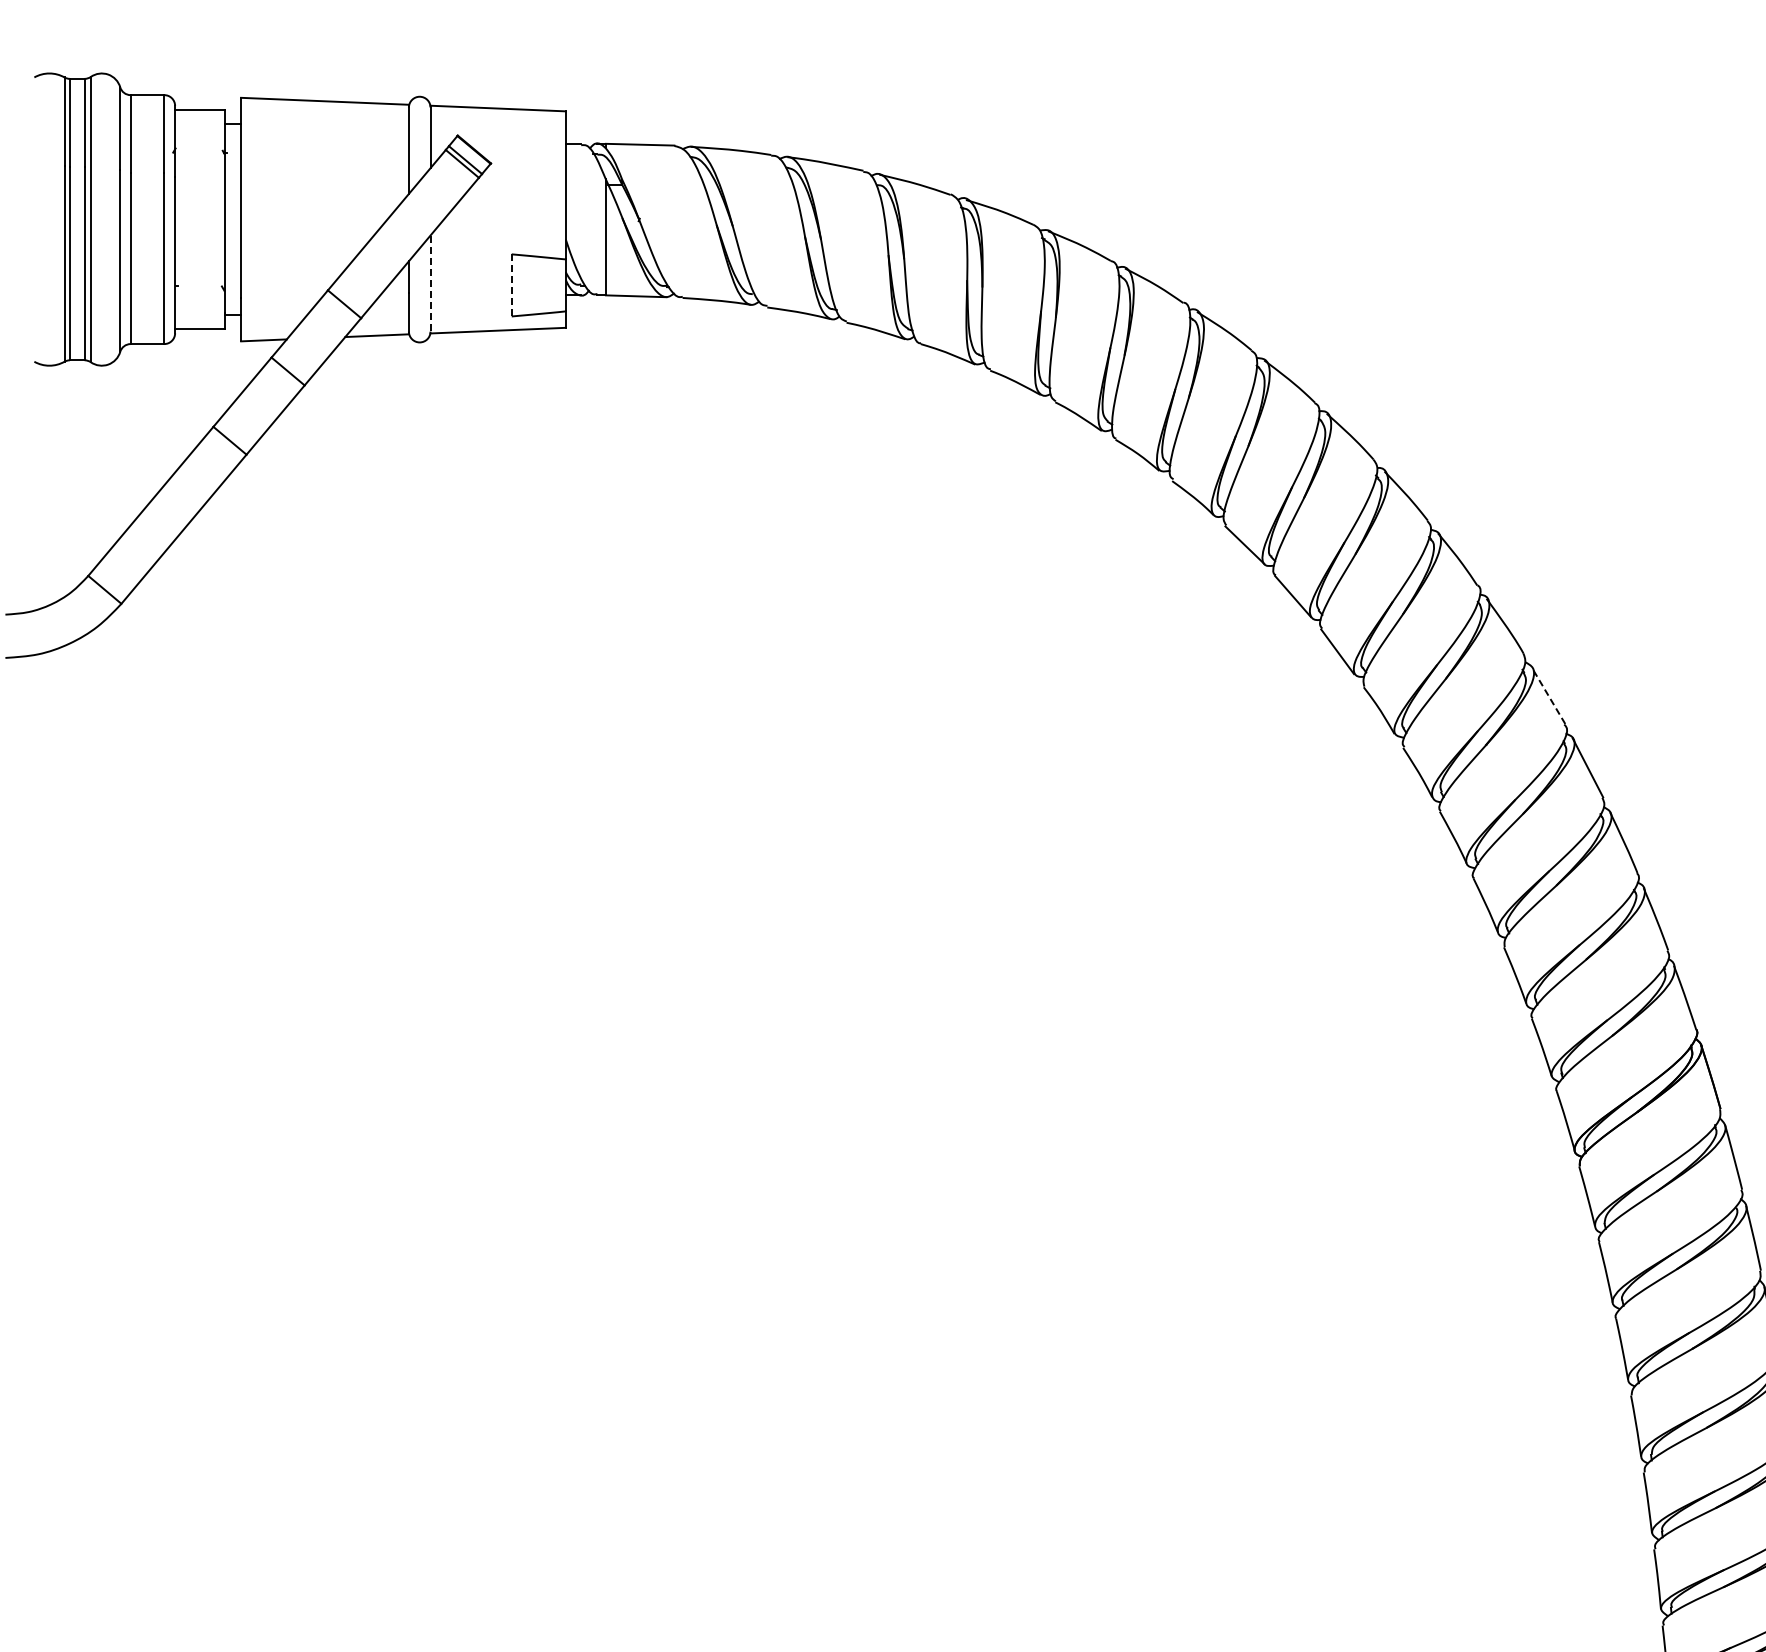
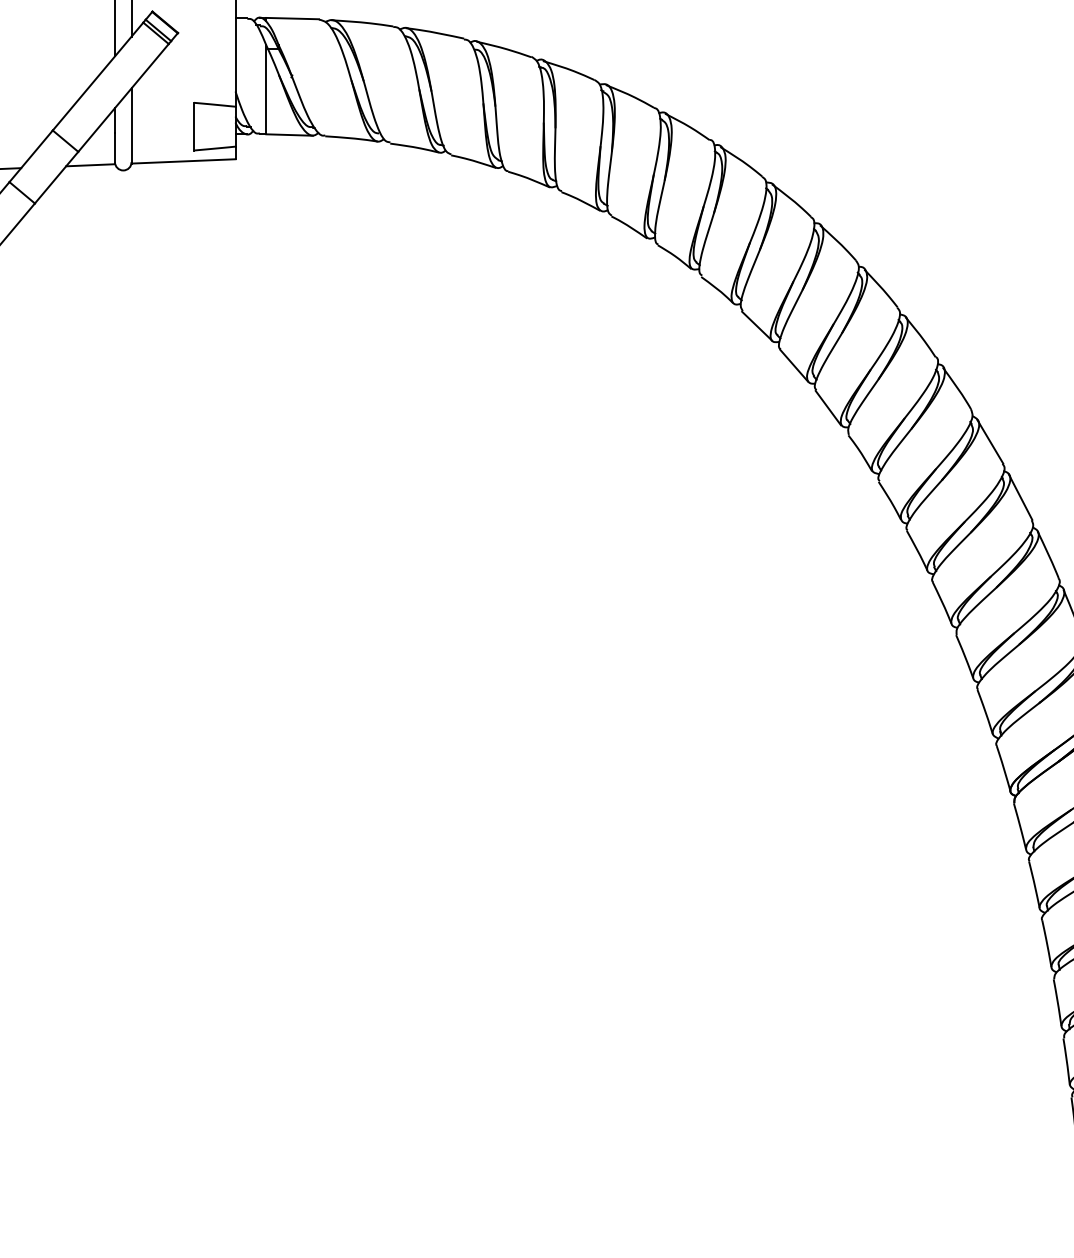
line: (430, 284) -> (131, 125), dashed -> solid
line: (511, 284) -> (193, 125), dashed -> solid
line: (1548, 695) -> (990, 441), dashed -> solid

